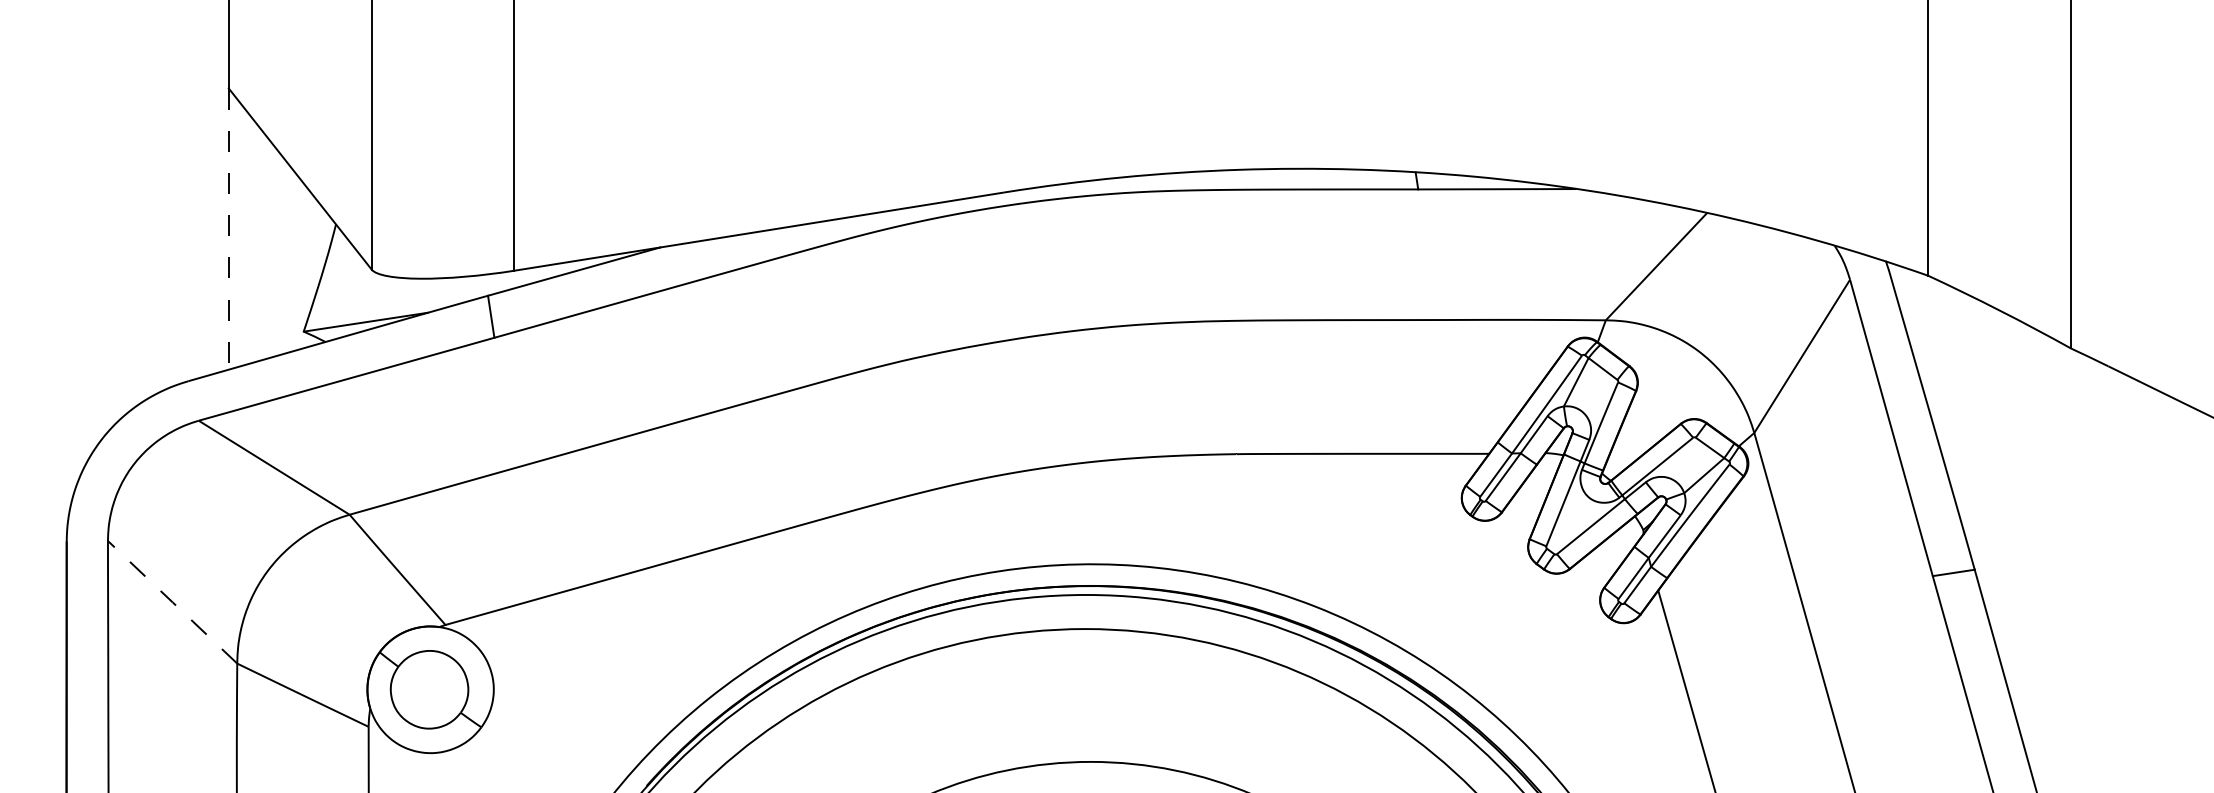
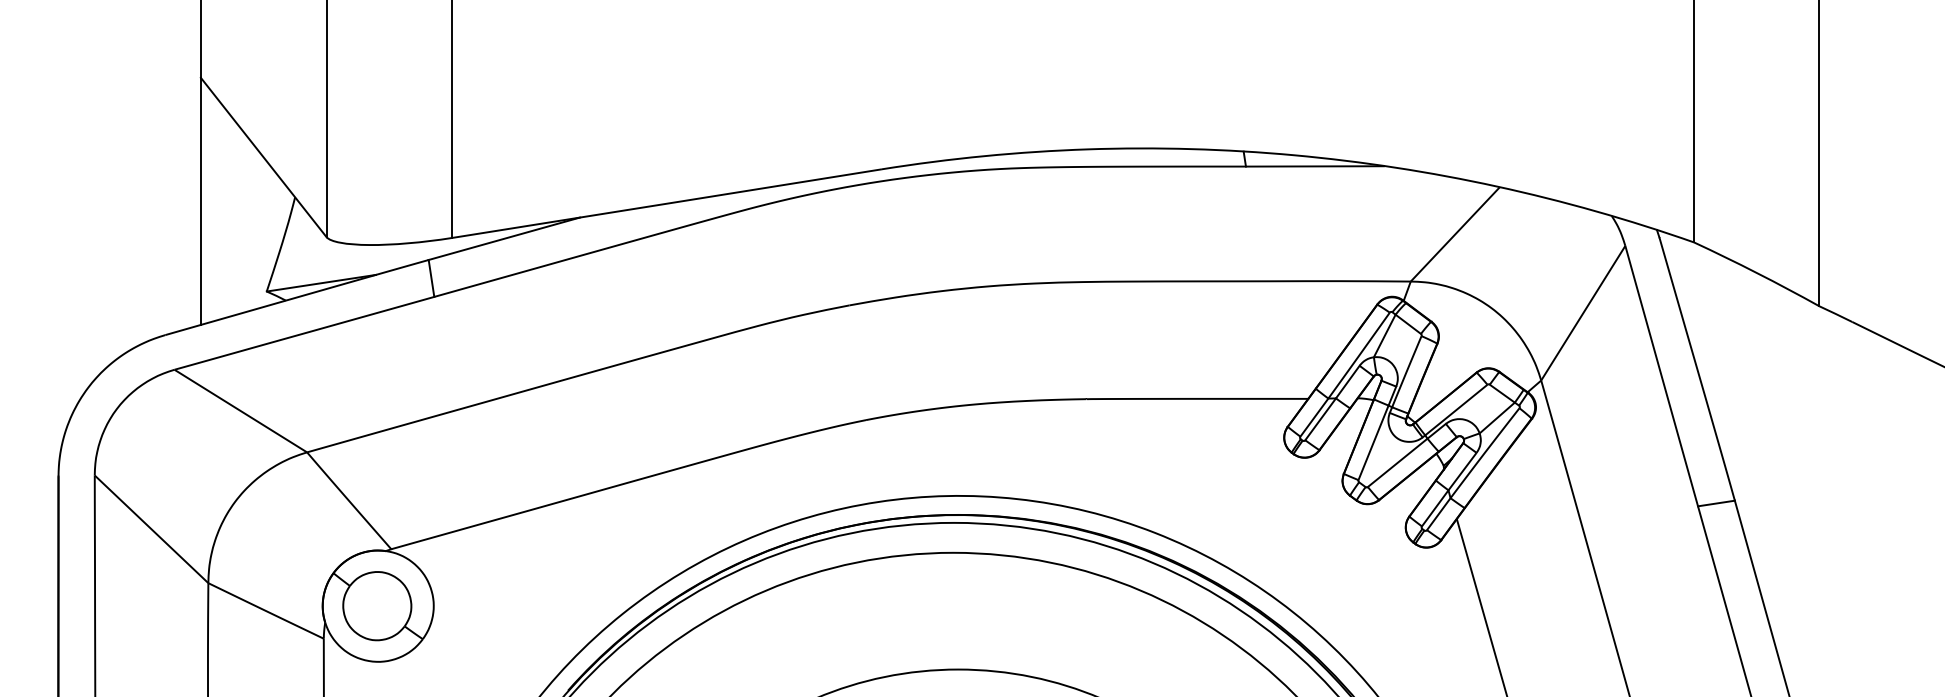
line: (228, 229) -> (200, 201), dashed -> solid
line: (172, 602) -> (151, 529), dashed -> solid

